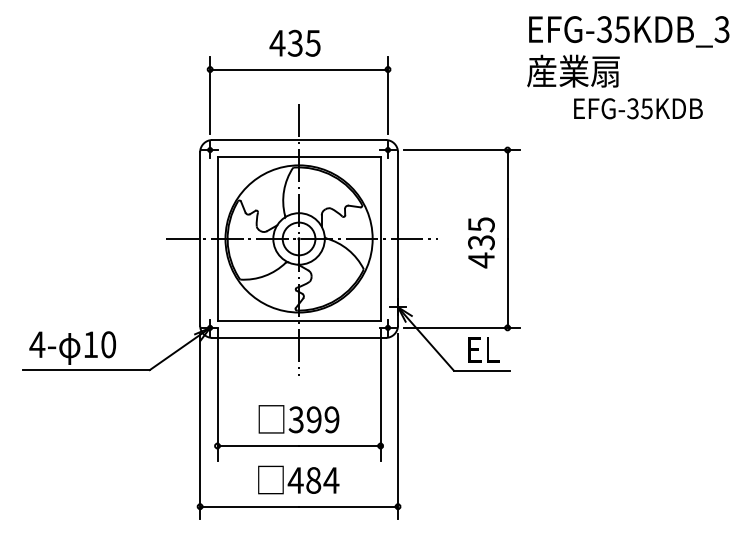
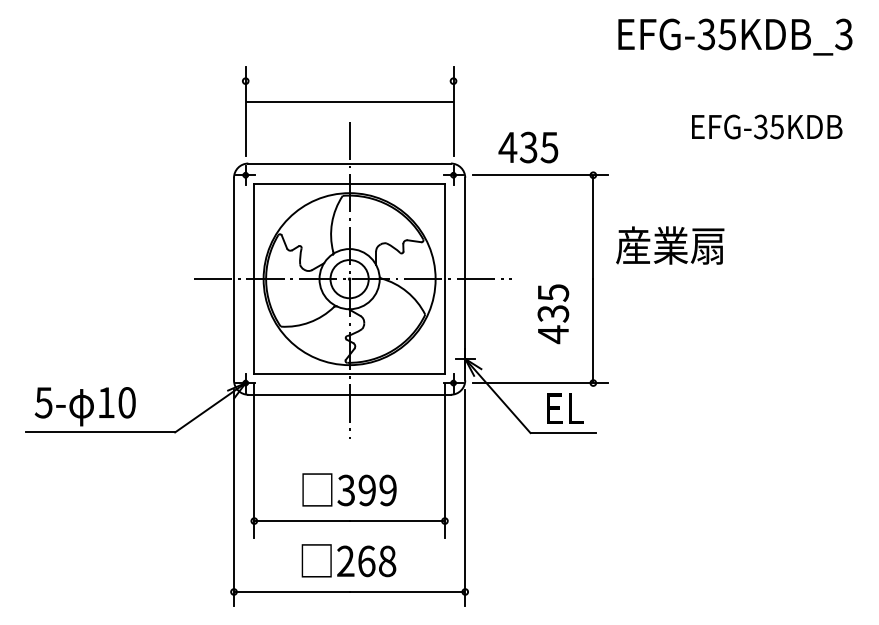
text: (294, 42) -> (527, 146), moved
line: (298, 69) -> (348, 102), moved
text: (573, 70) -> (670, 244), moved
text: (638, 108) -> (767, 126), moved
text: (481, 242) -> (553, 313), moved
text: (37, 344) -> (43, 402), 4- -> 5-
text: (313, 480) -> (366, 561), 484 -> 268

